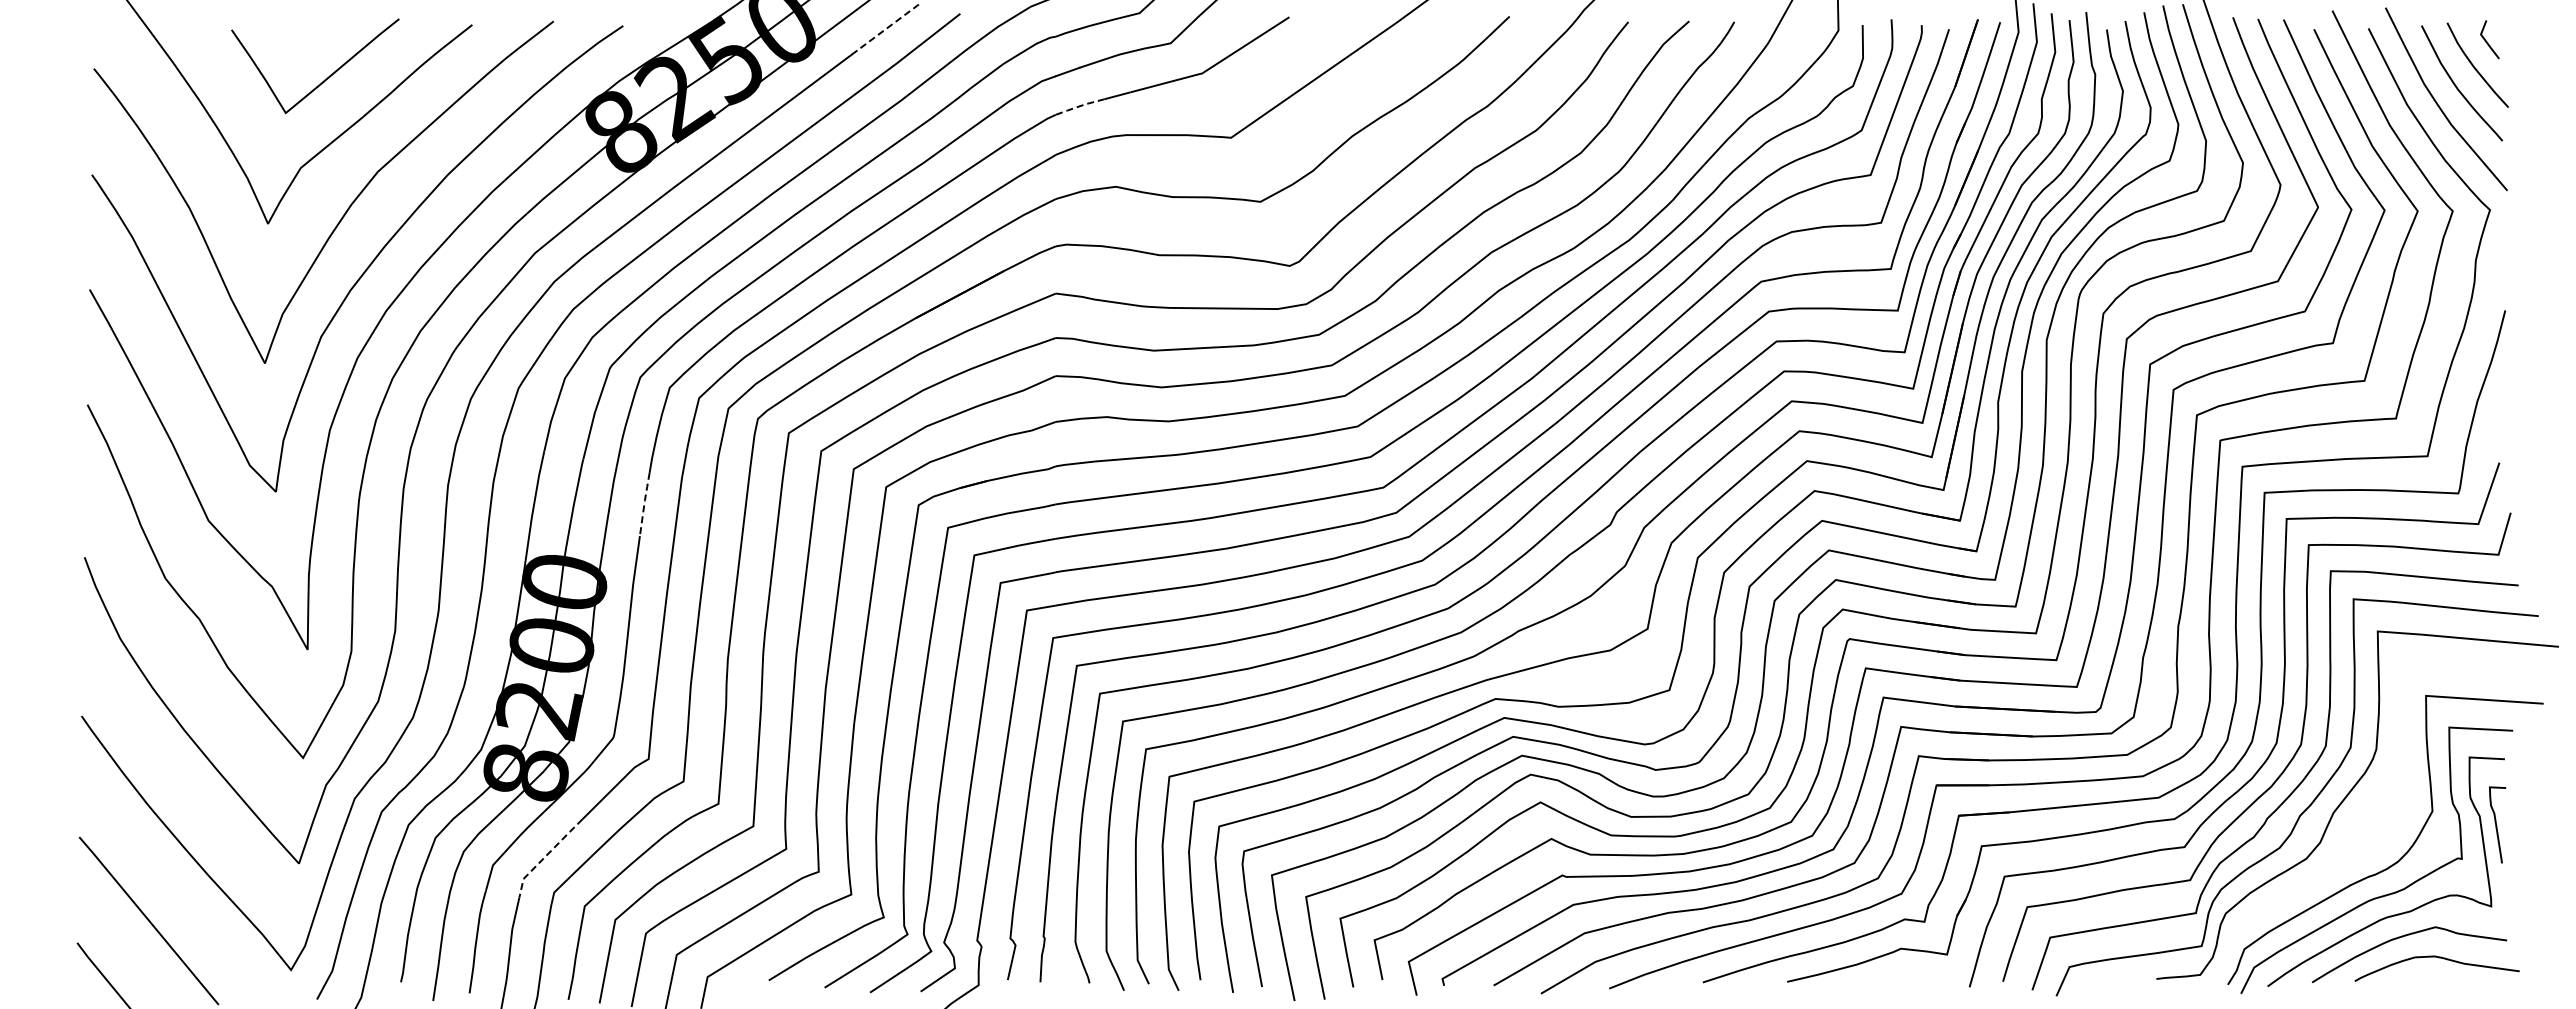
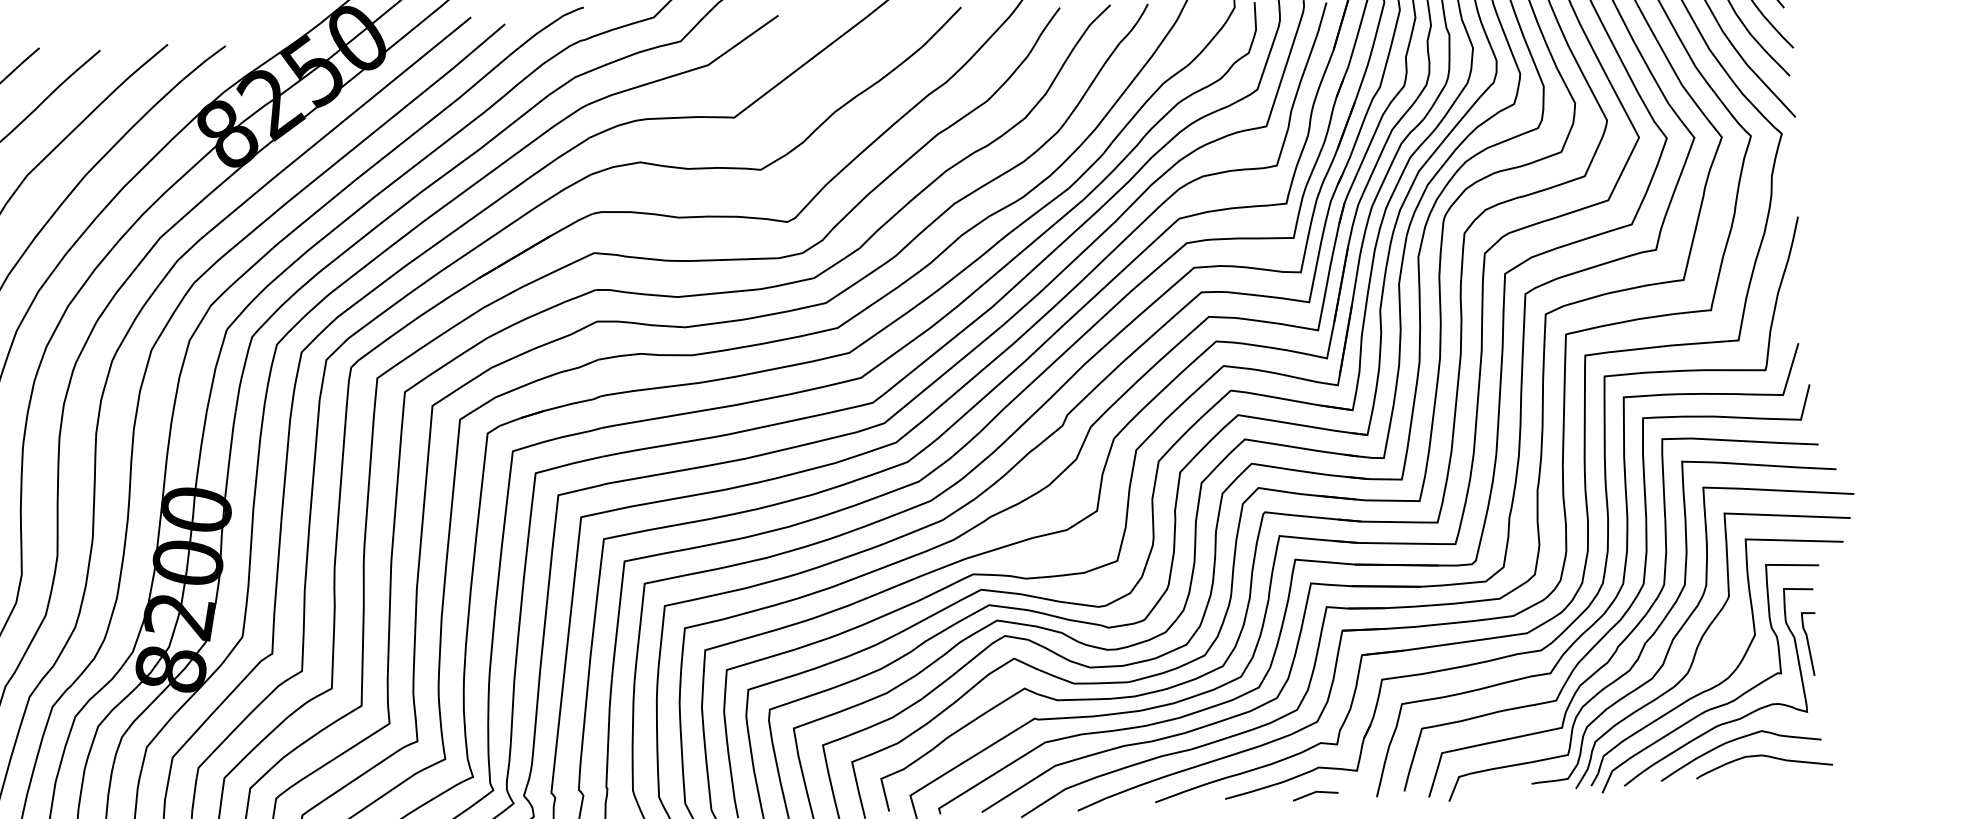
line: (887, 27) -> (445, 38), dashed -> solid
line: (1079, 106) -> (607, 96), dashed -> solid
line: (644, 503) -> (259, 441), dashed -> solid
curve: (2366, 818) -> (1700, 643), added
line: (545, 856) -> (190, 738), dashed -> solid
line: (1895, 979) -> (1315, 793), added

